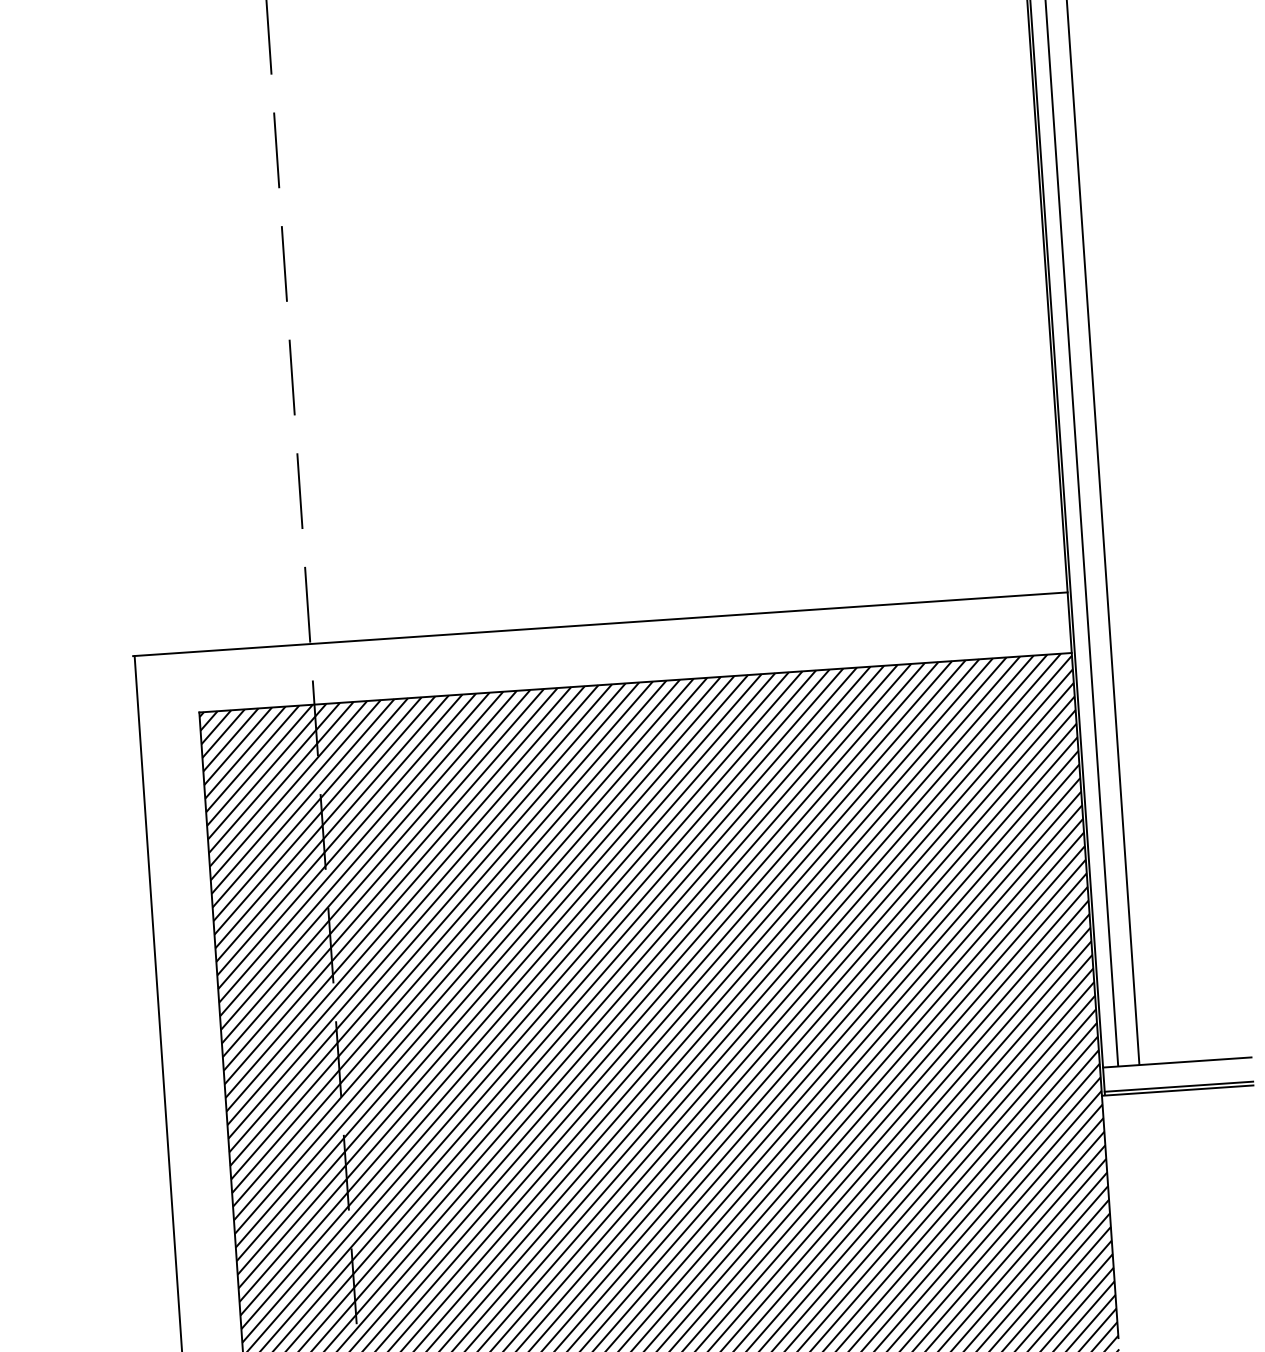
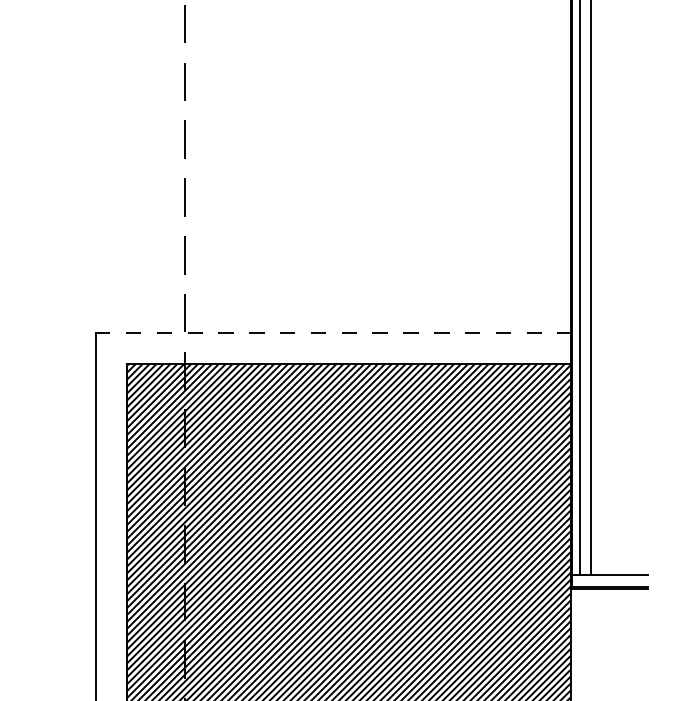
line: (599, 625) -> (332, 333), solid -> dashed

